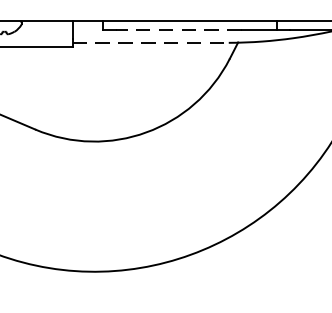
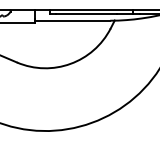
line: (177, 29) -> (85, 14), dashed -> solid
line: (150, 42) -> (72, 20), dashed -> solid

